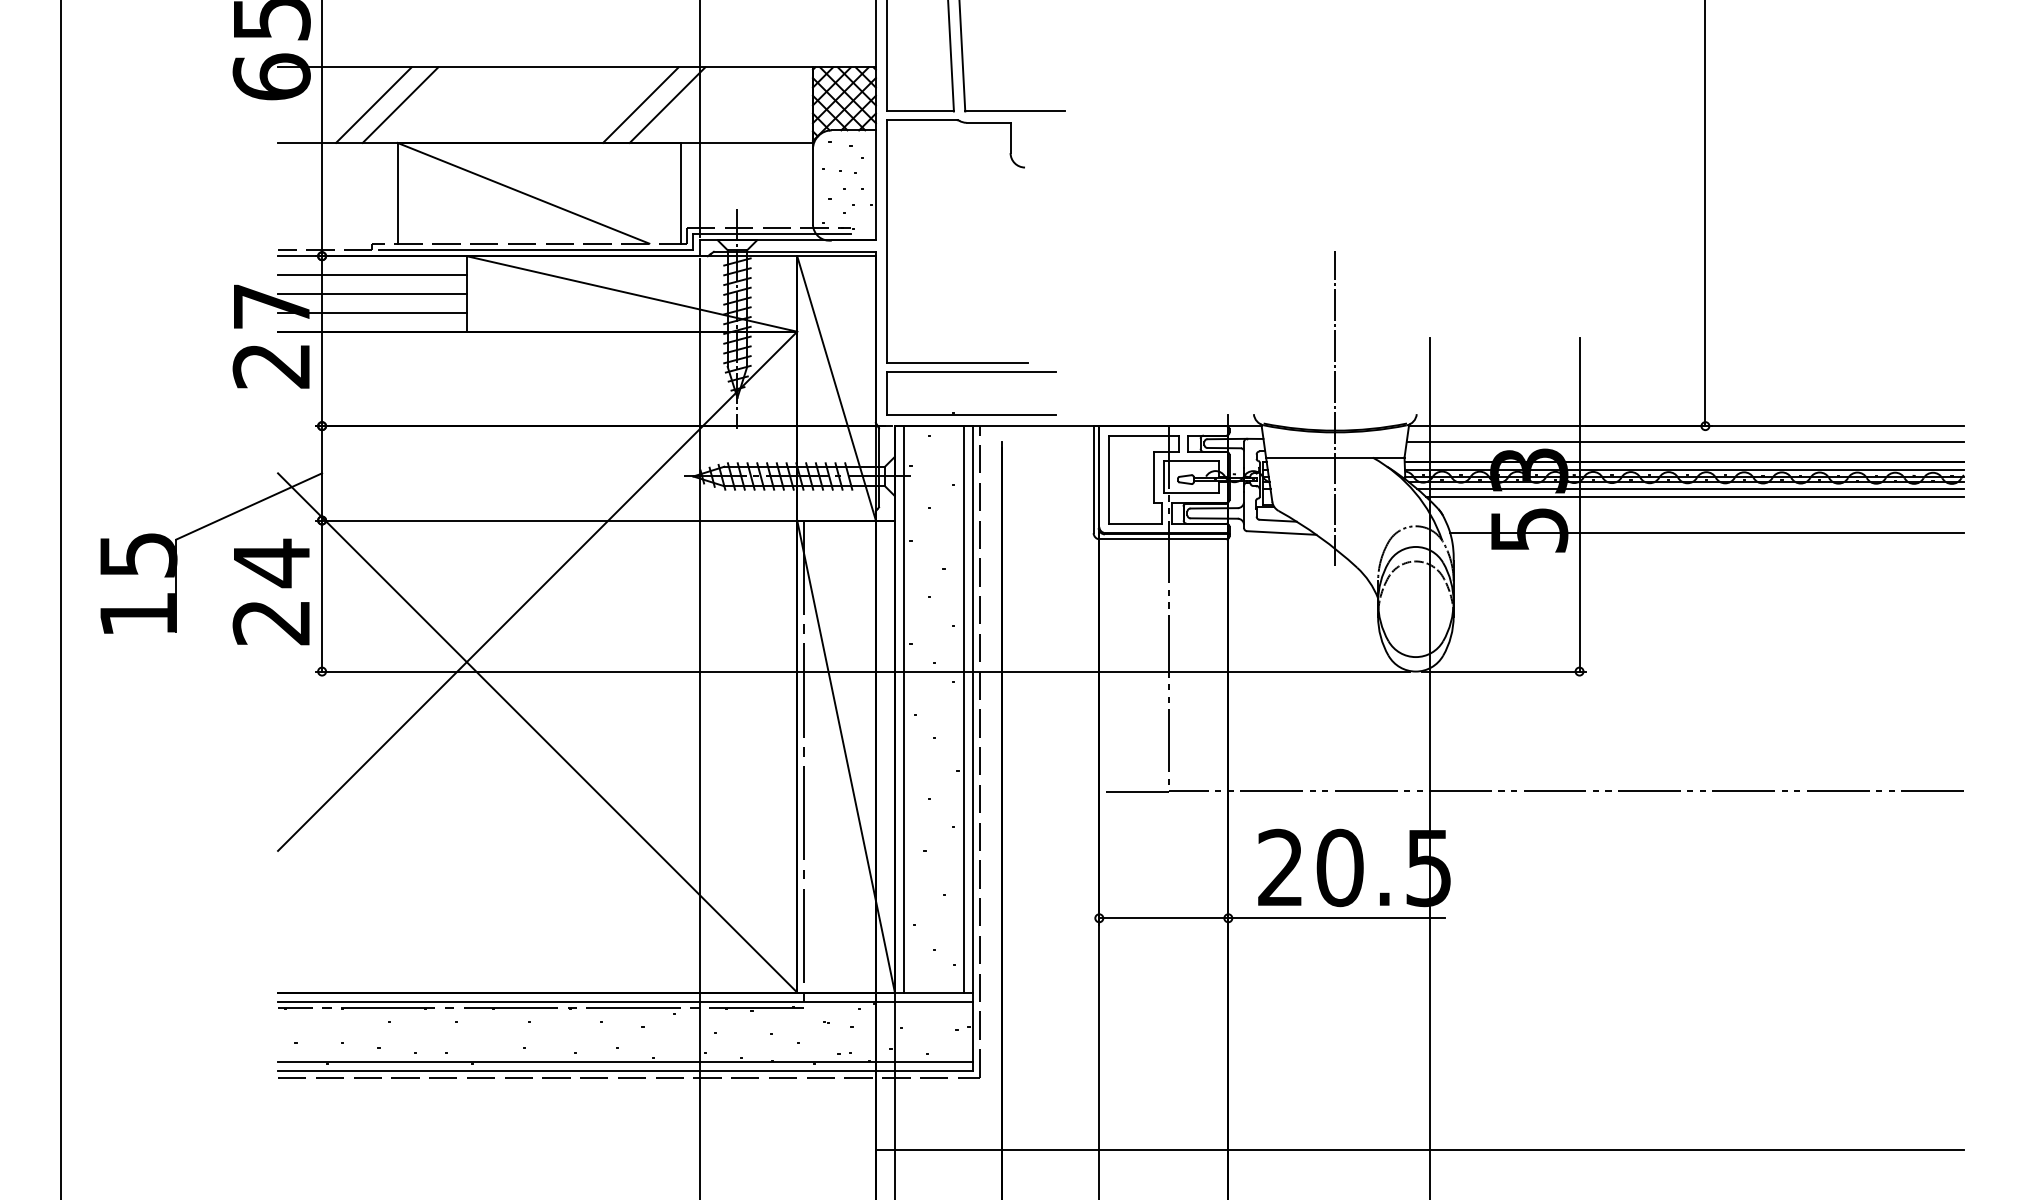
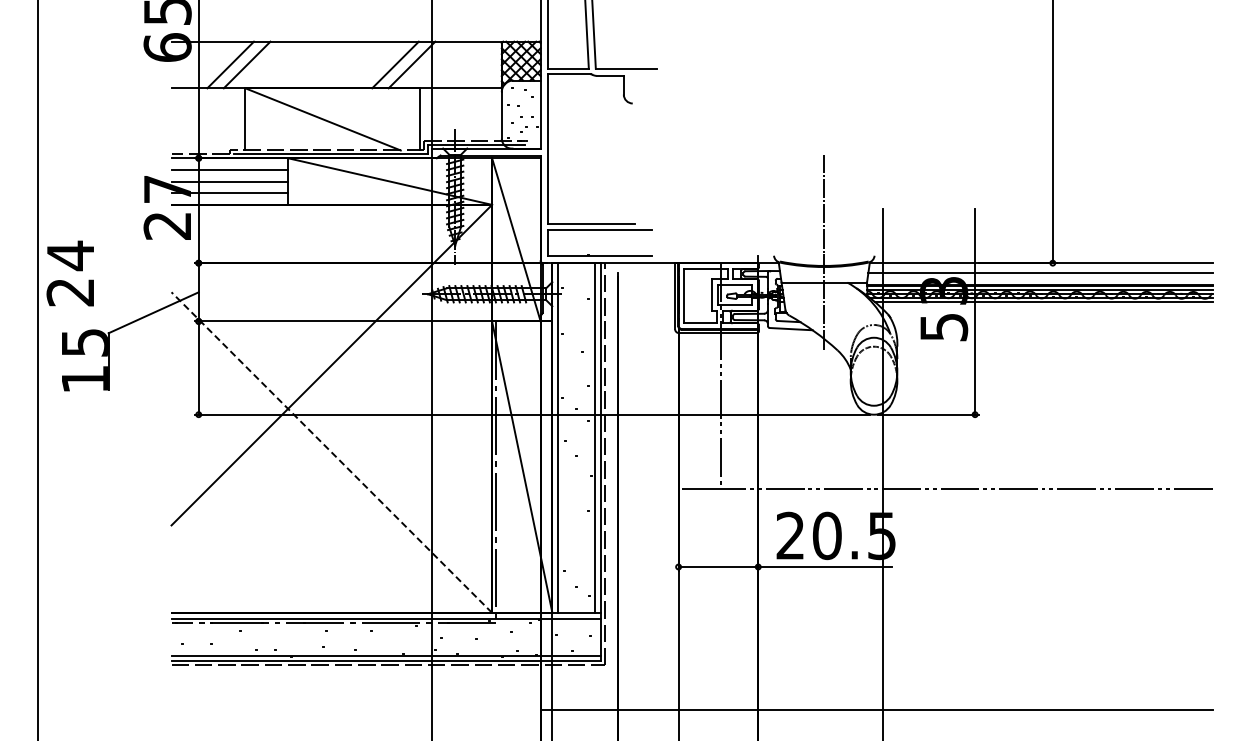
line: (1695, 496) -> (1046, 306), removed
line: (1706, 533) -> (1053, 329), removed
text: (269, 591) -> (69, 273), moved
line: (537, 732) -> (331, 452), solid -> dashed

